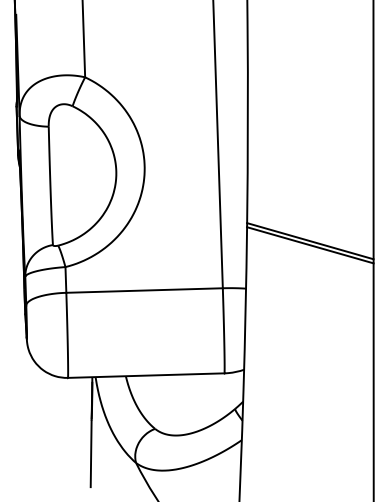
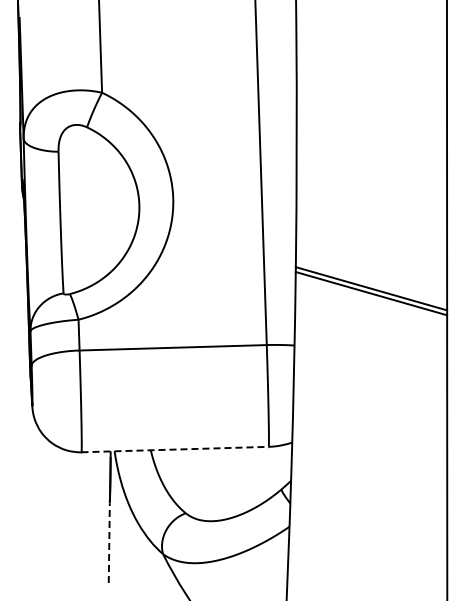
line: (146, 375) -> (175, 449), solid -> dashed
line: (91, 454) -> (109, 543), solid -> dashed

